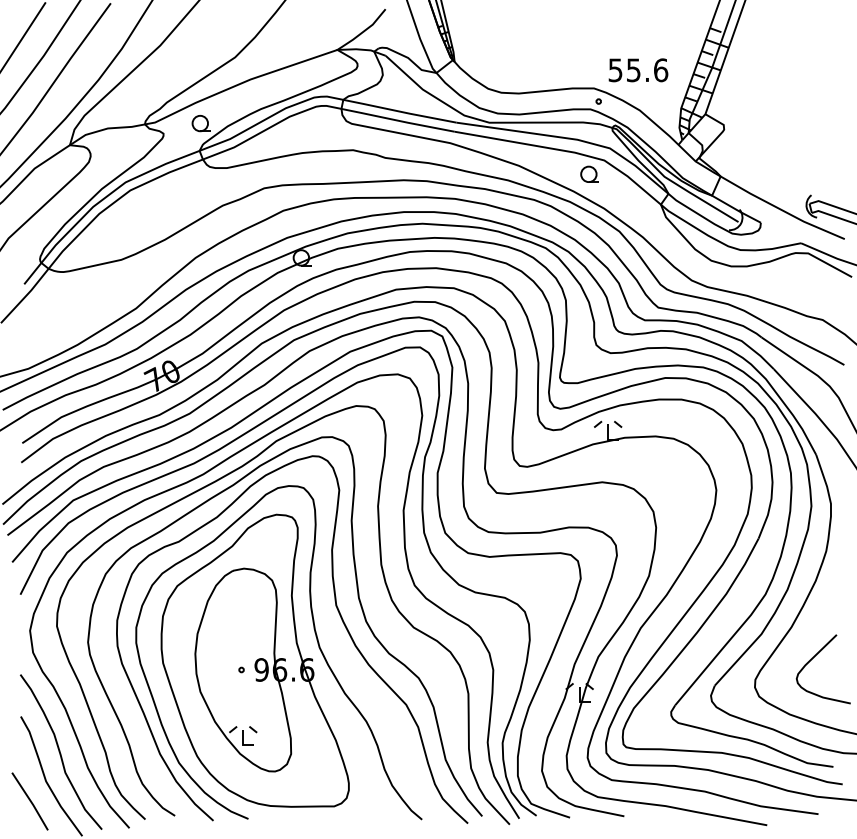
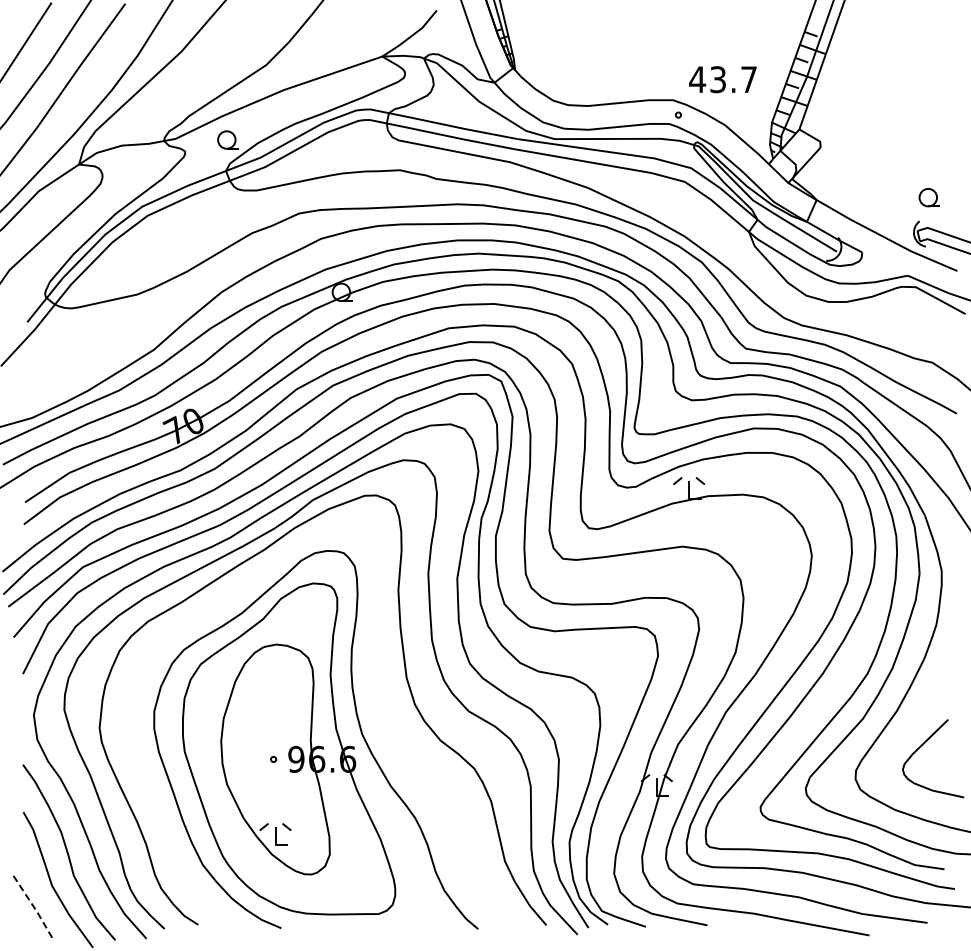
text: (638, 70) -> (723, 79), 55.6 -> 43.7
part: (589, 174) -> (928, 197), moved
curve: (339, 615) -> (384, 697), removed
line: (31, 802) -> (35, 909), solid -> dashed

